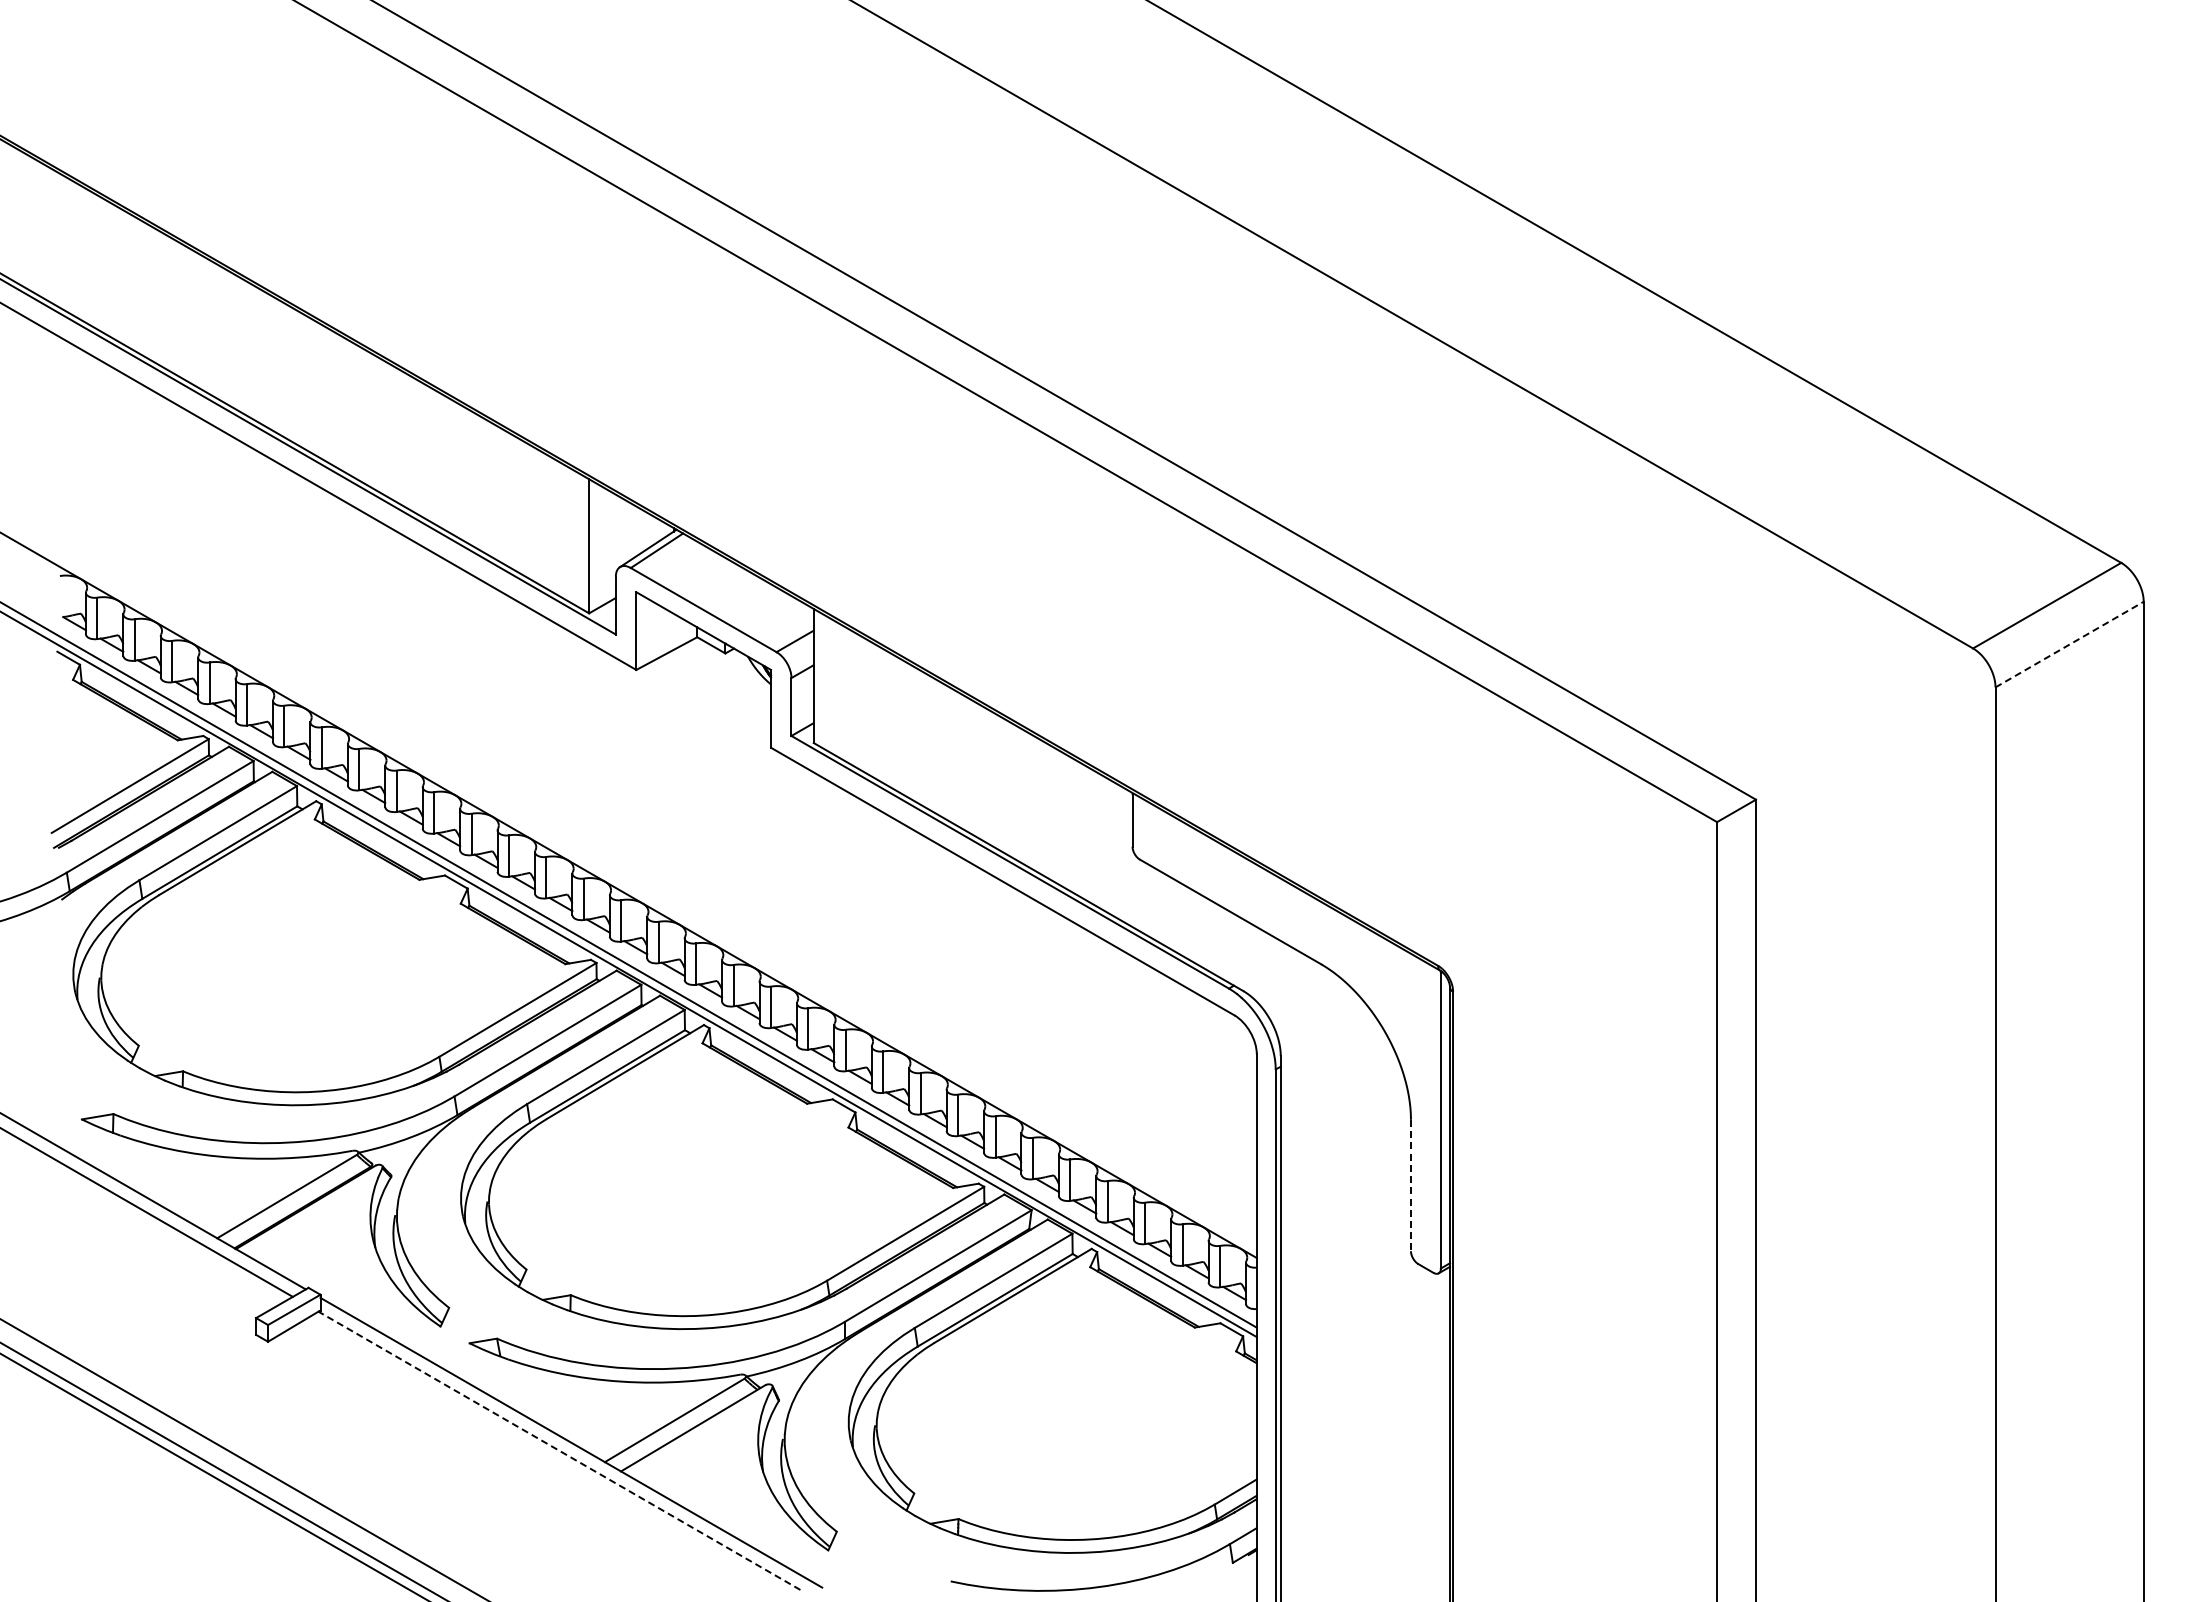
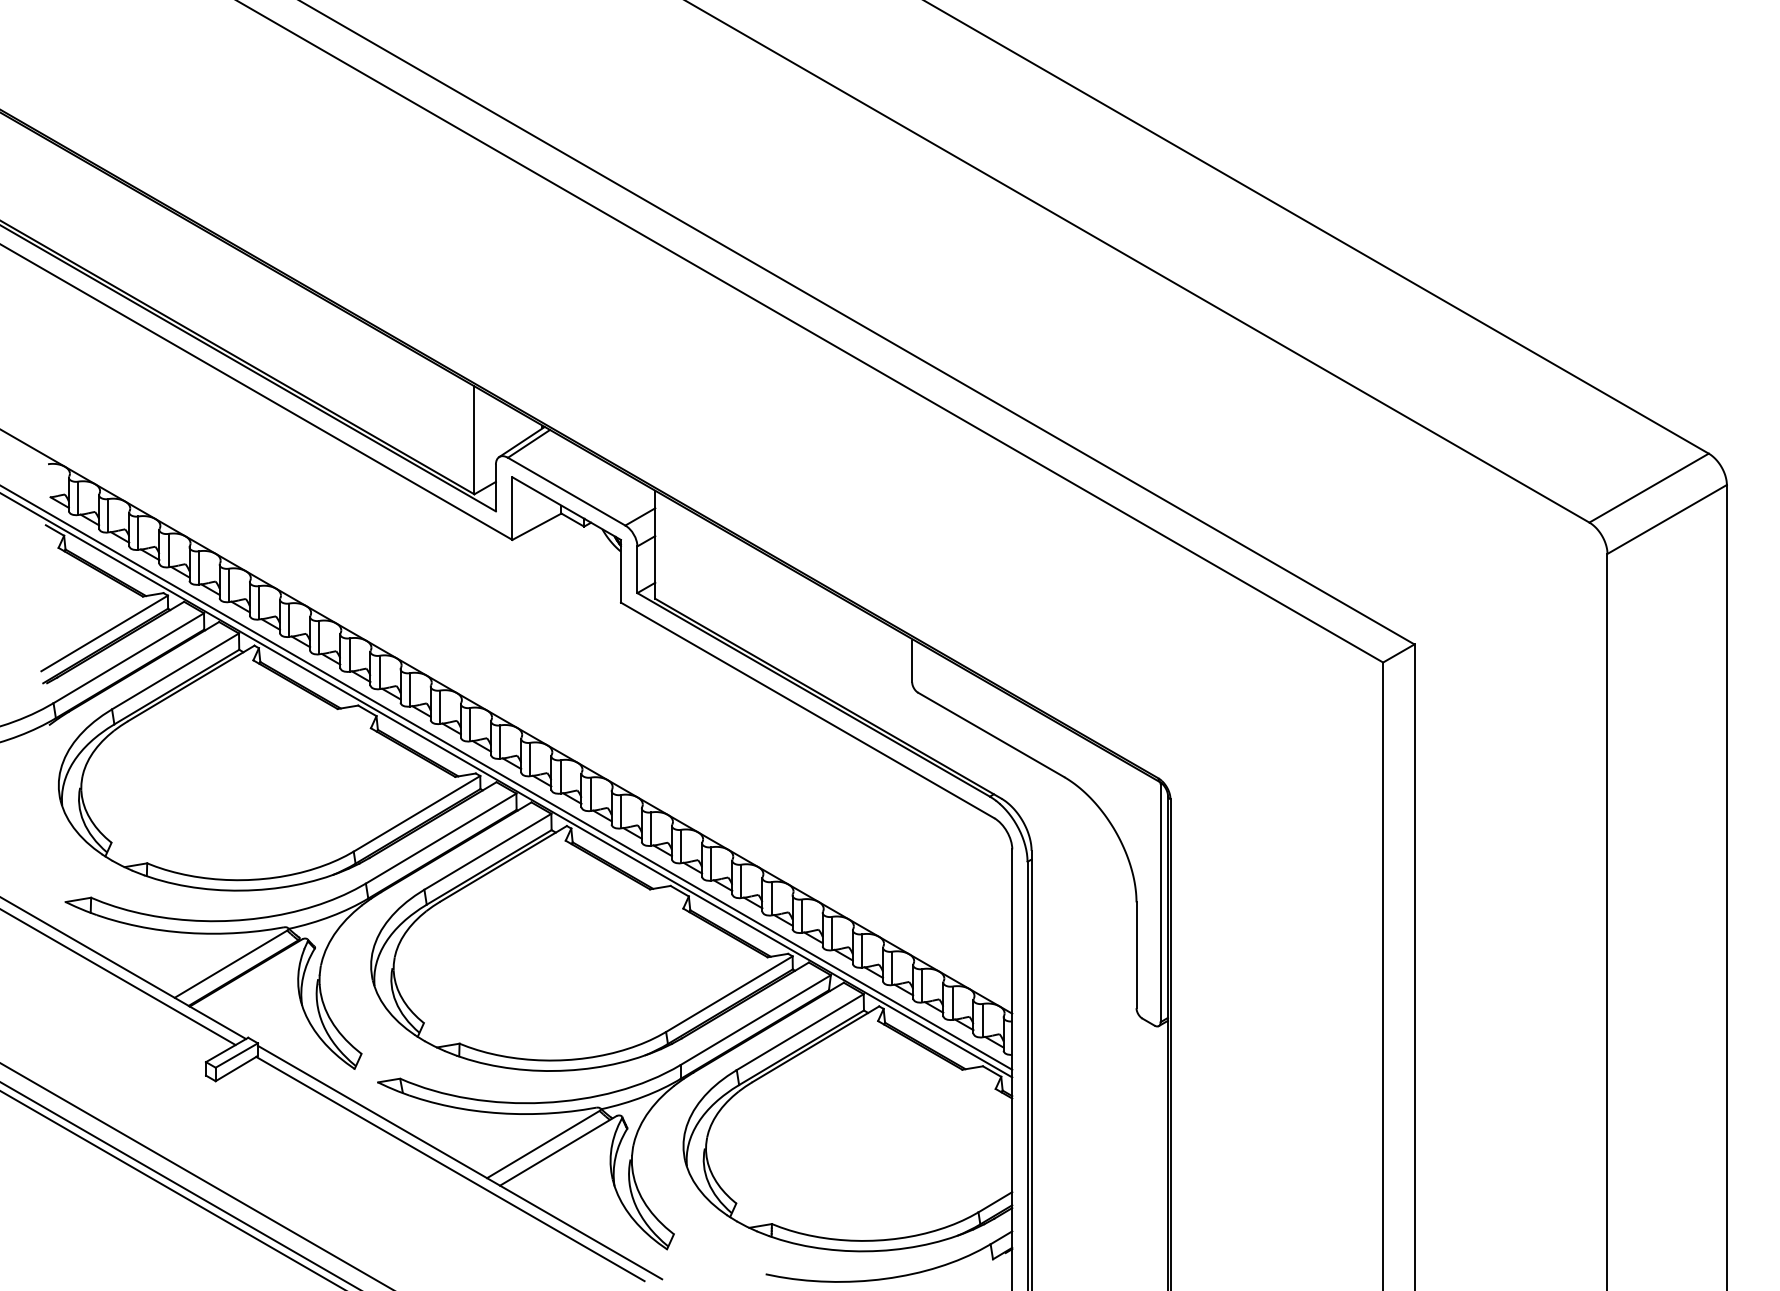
line: (2069, 644) -> (1667, 519), dashed -> solid
line: (1410, 1185) -> (1136, 955), dashed -> solid
line: (559, 1450) -> (450, 1168), dashed -> solid

